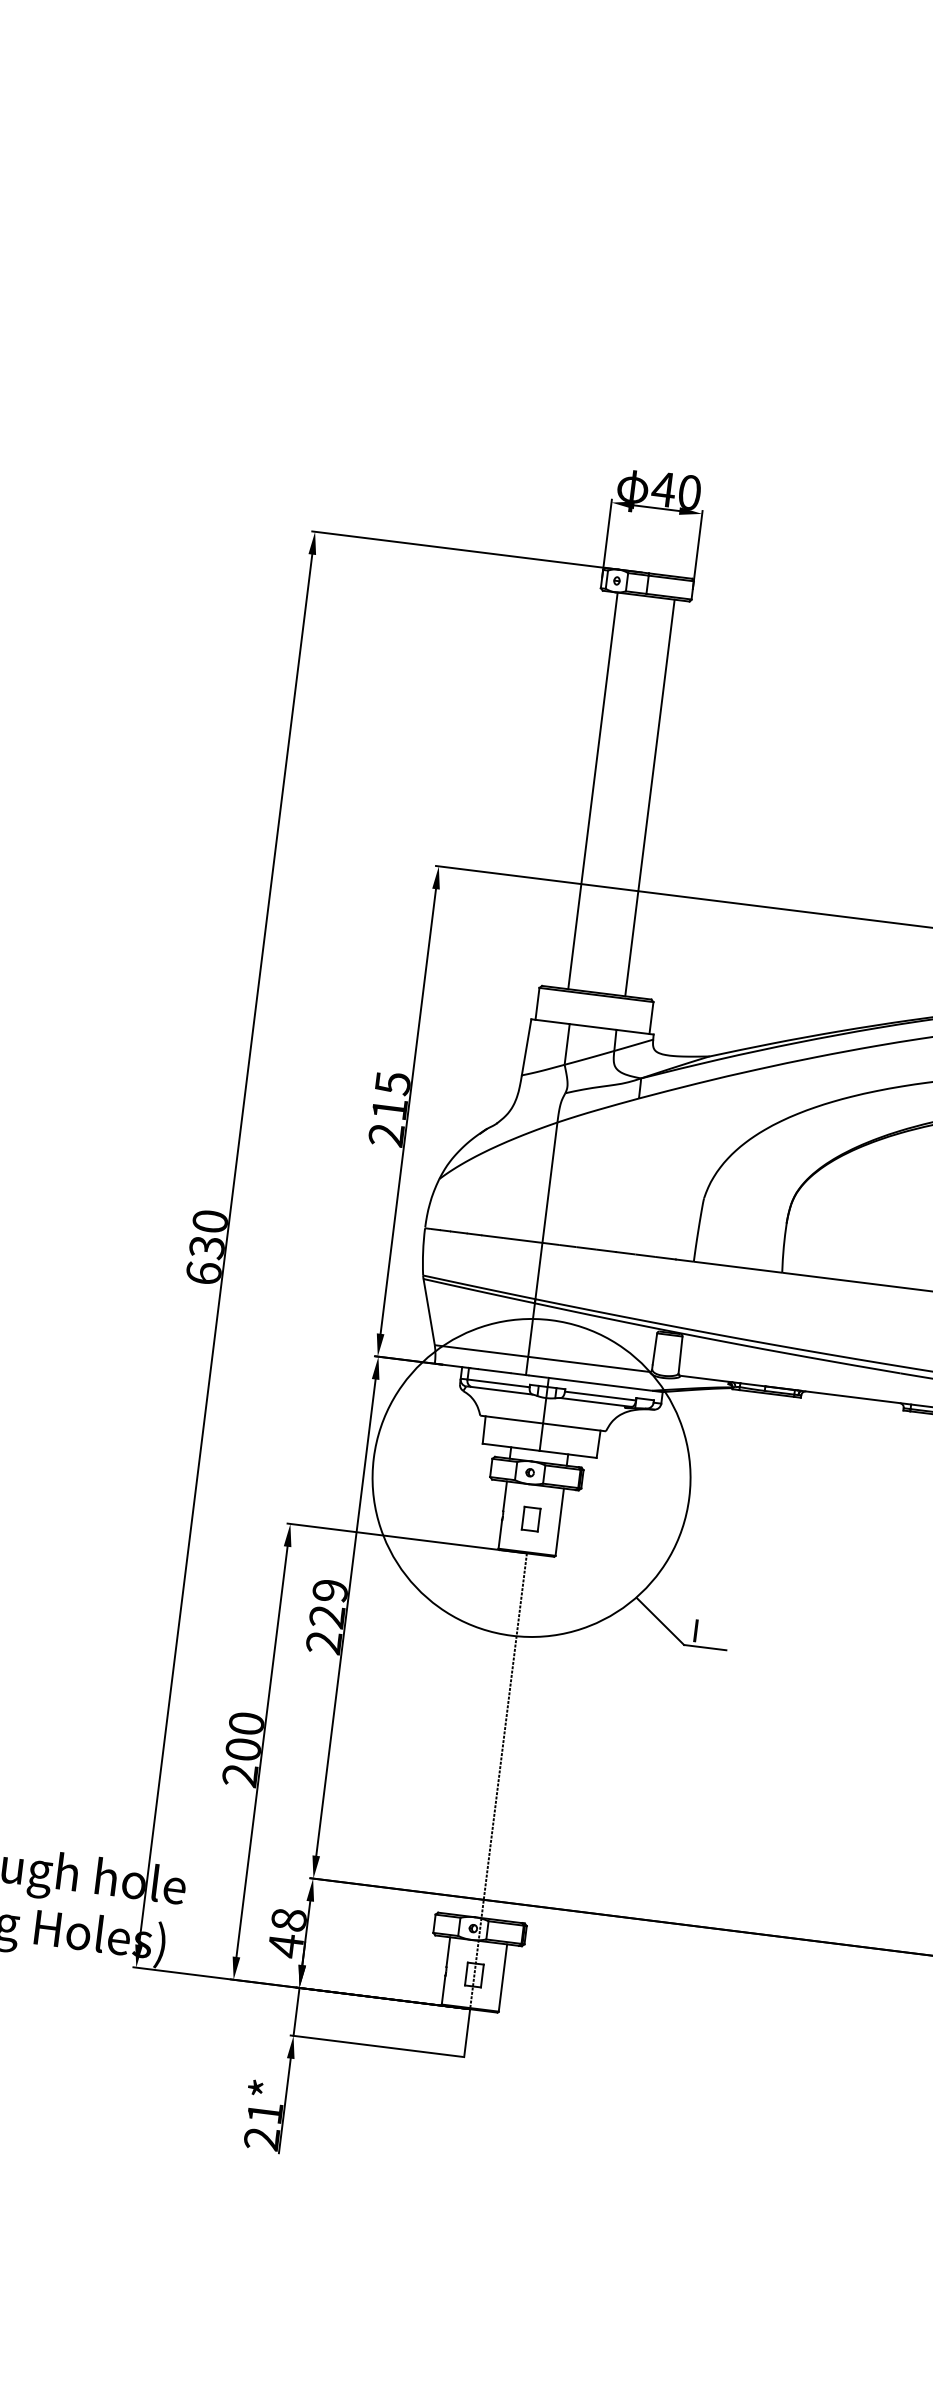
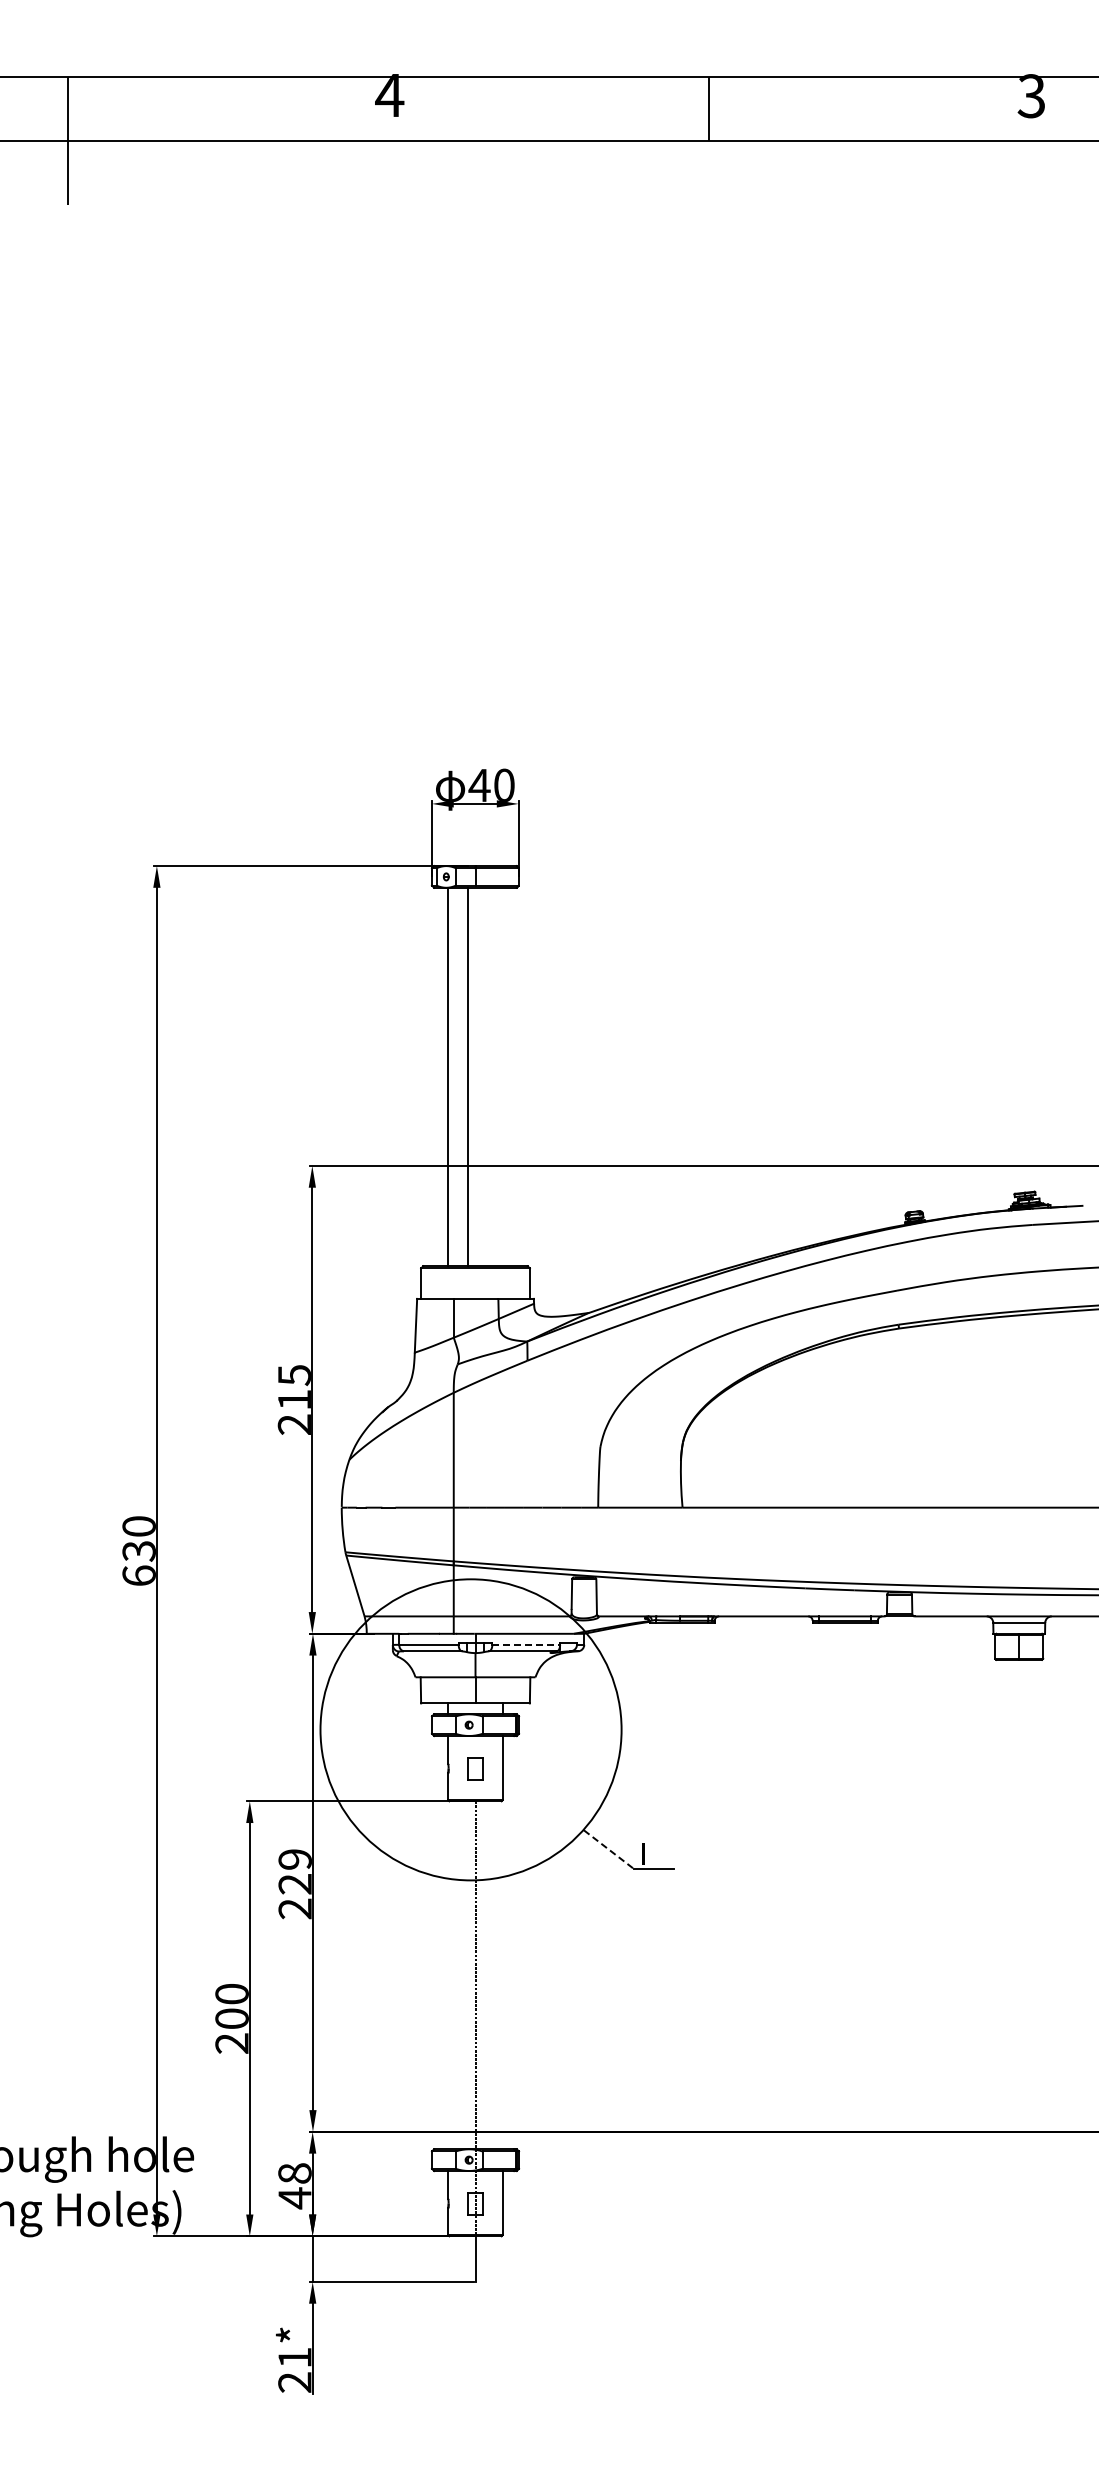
line: (649, 797) -> (467, 1076), moved
line: (600, 1395) -> (526, 1644), solid -> dashed
line: (659, 1621) -> (608, 1849), solid -> dashed

